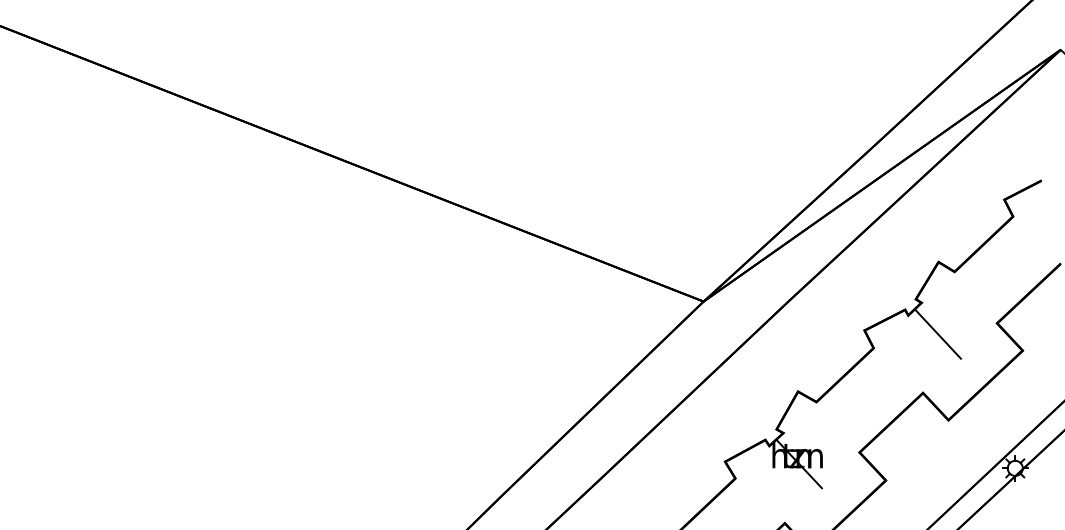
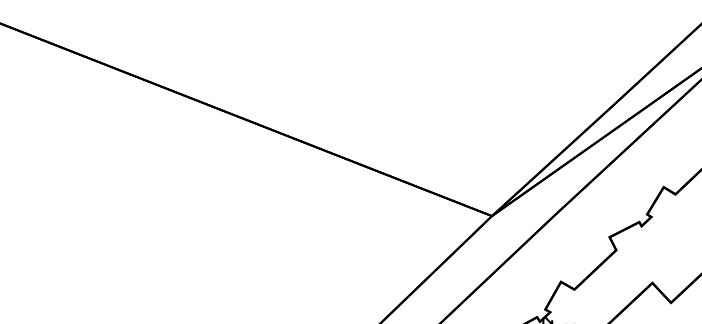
line: (937, 333) -> (662, 239), removed

